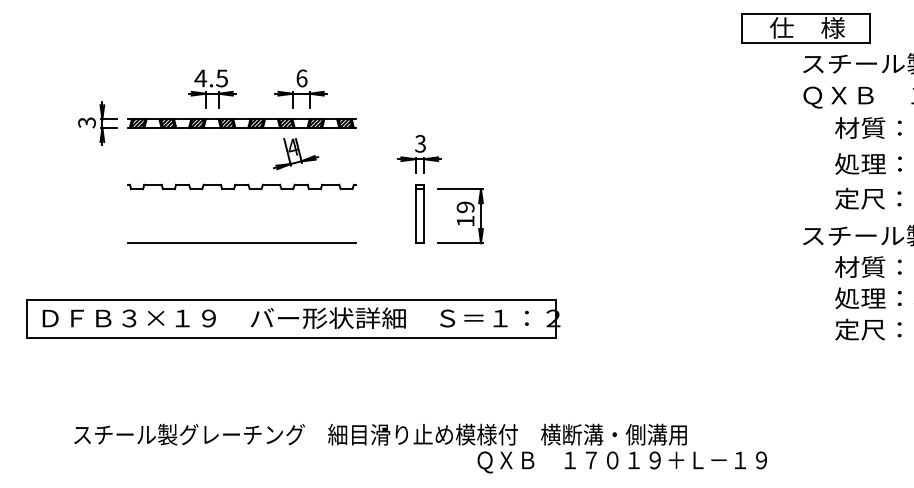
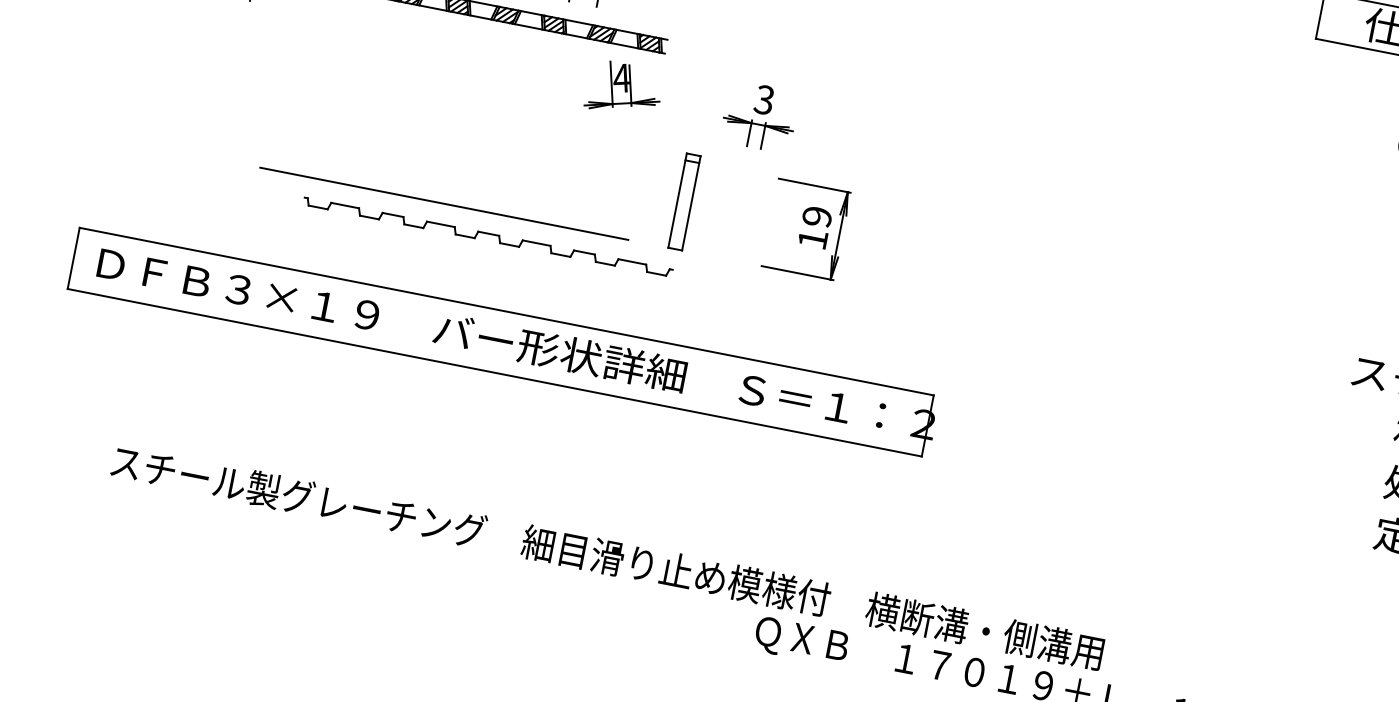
part: (296, 154) -> (625, 90), moved
part: (241, 186) -> (487, 236), moved
part: (419, 213) -> (684, 201), moved

